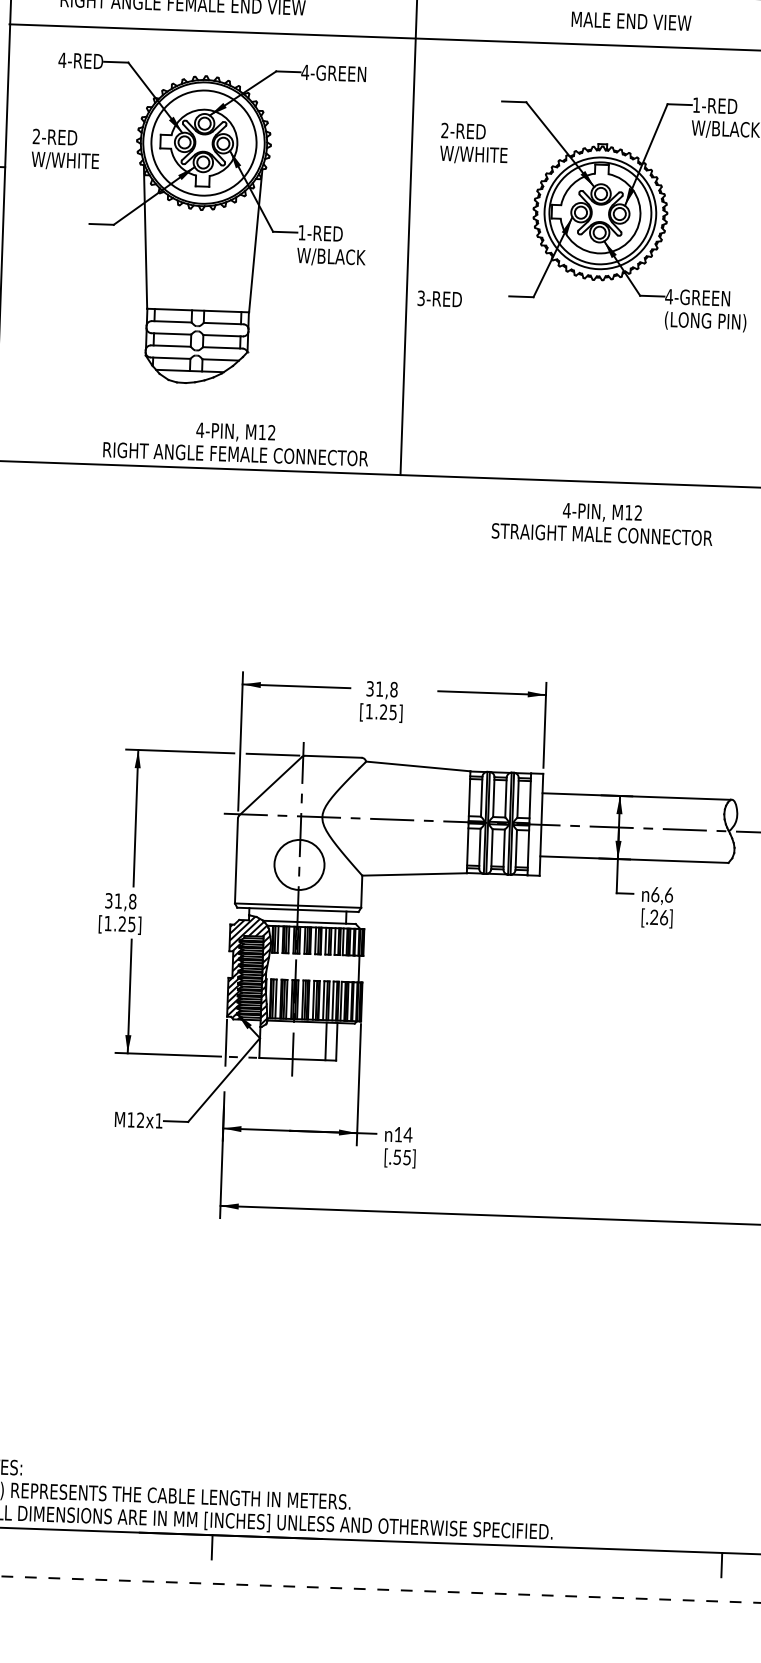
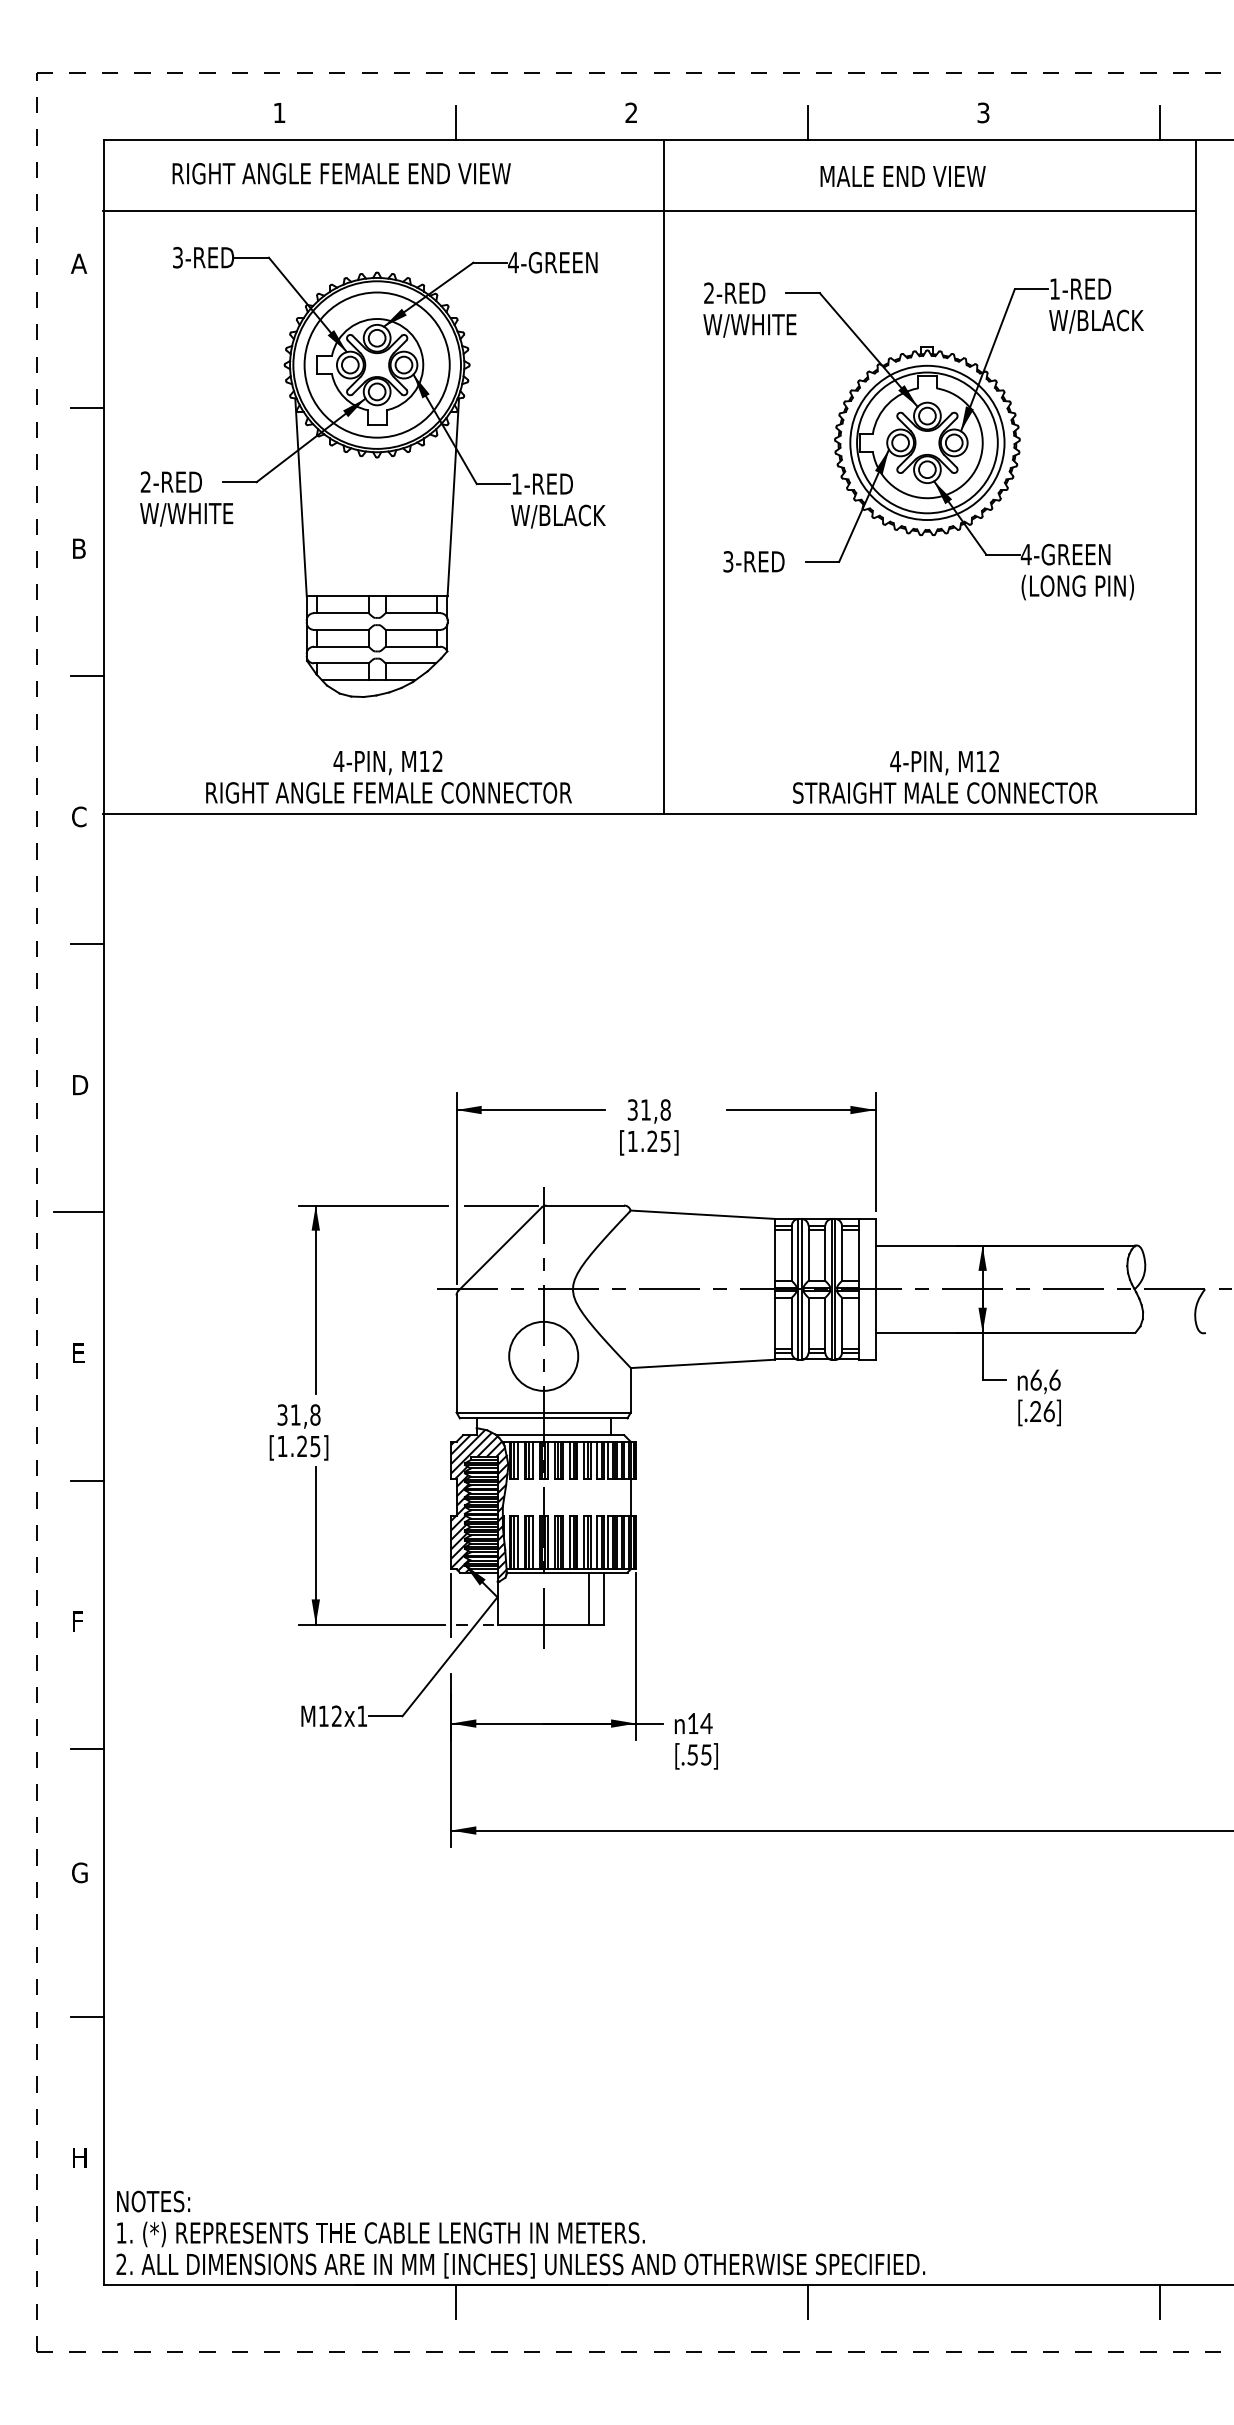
text: (631, 21) -> (902, 176), moved
text: (62, 60) -> (177, 257), 4-RED -> 3-RED
text: (473, 143) -> (749, 309), moved
text: (65, 149) -> (186, 498), moved
text: (439, 298) -> (753, 561), moved
text: (235, 442) -> (388, 776), moved
text: (602, 522) -> (945, 776), moved
line: (467, 1555) -> (808, 2301), added

